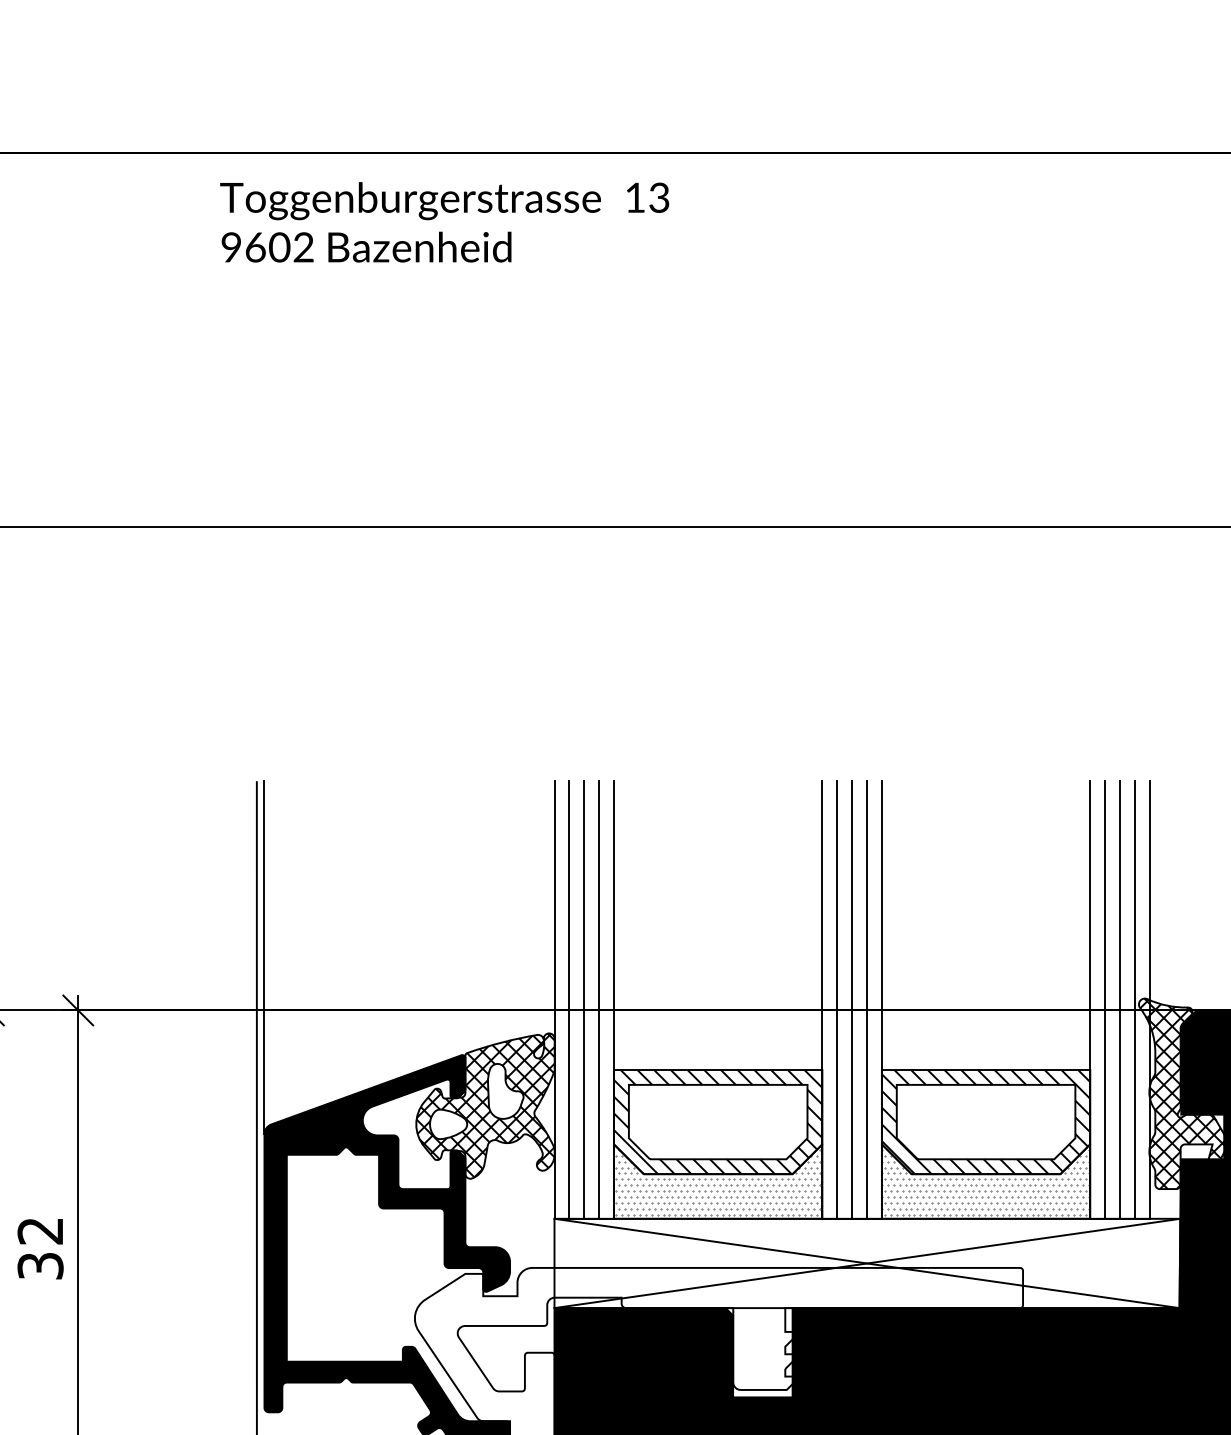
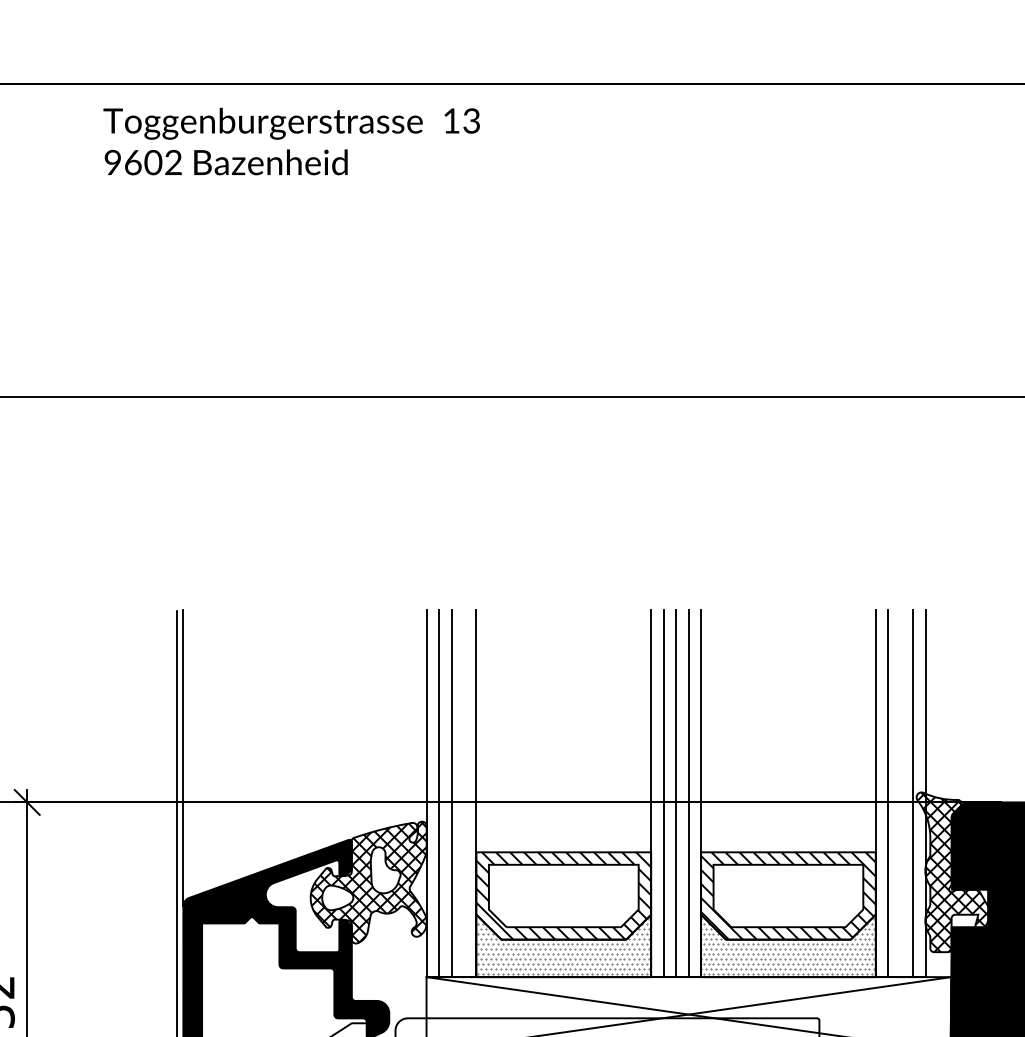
text: (444, 222) -> (291, 141), moved
line: (599, 999) -> (464, 793), removed
line: (1120, 999) -> (901, 793), removed

